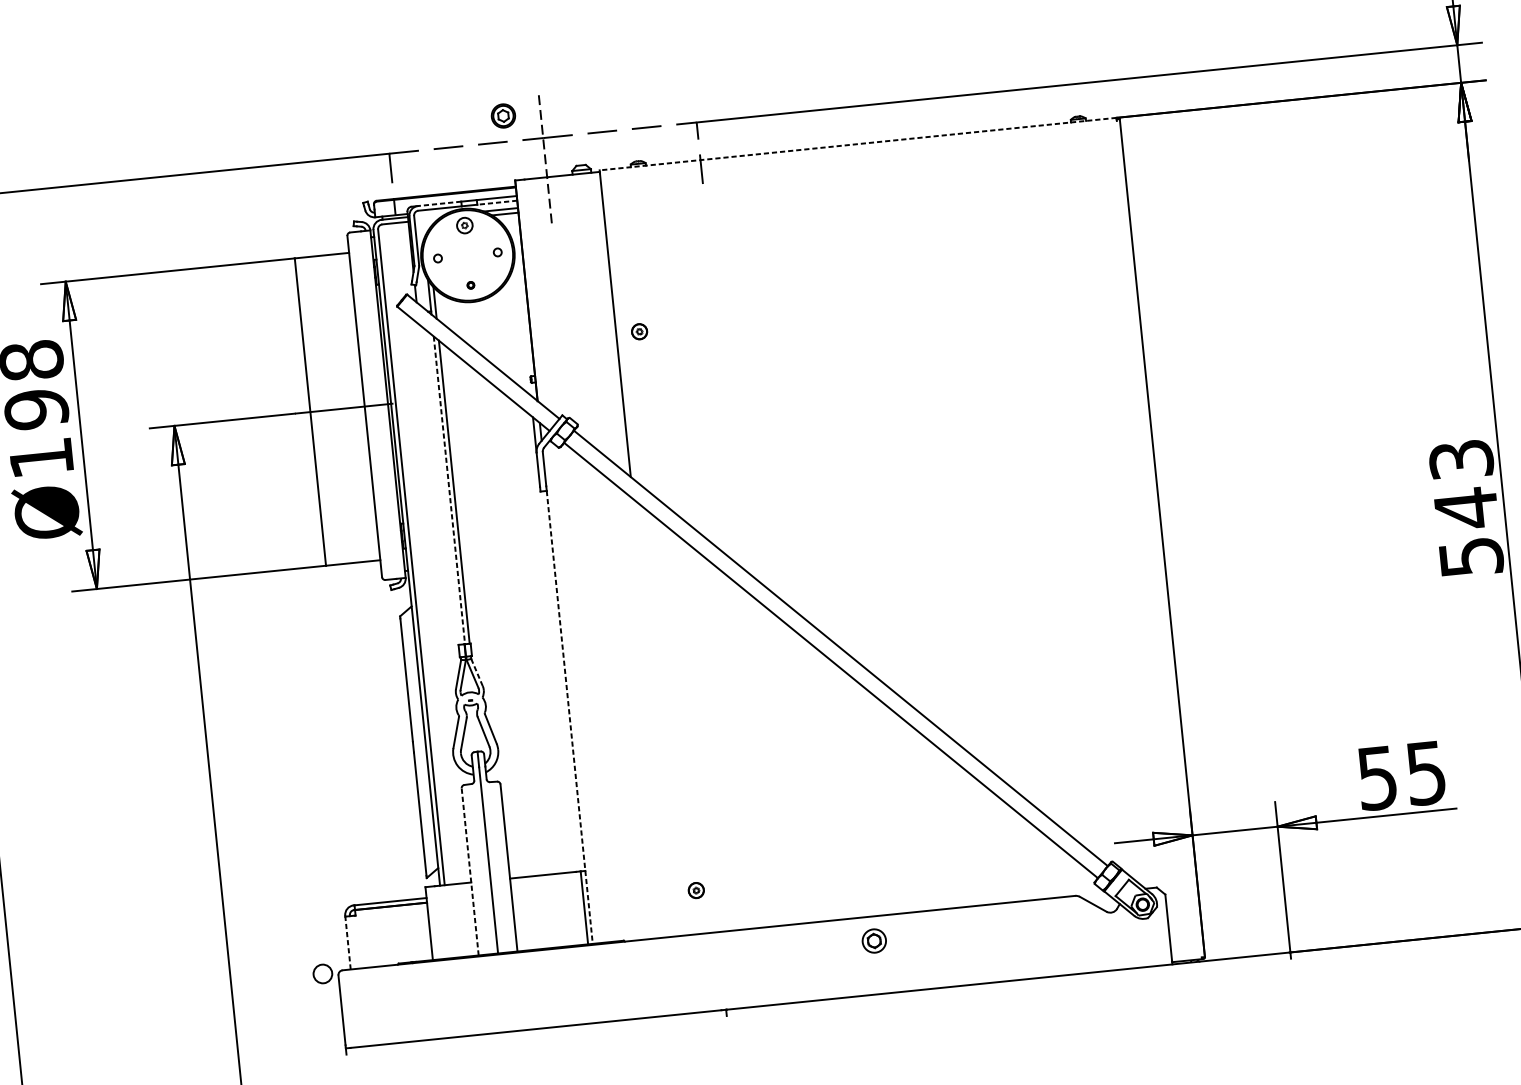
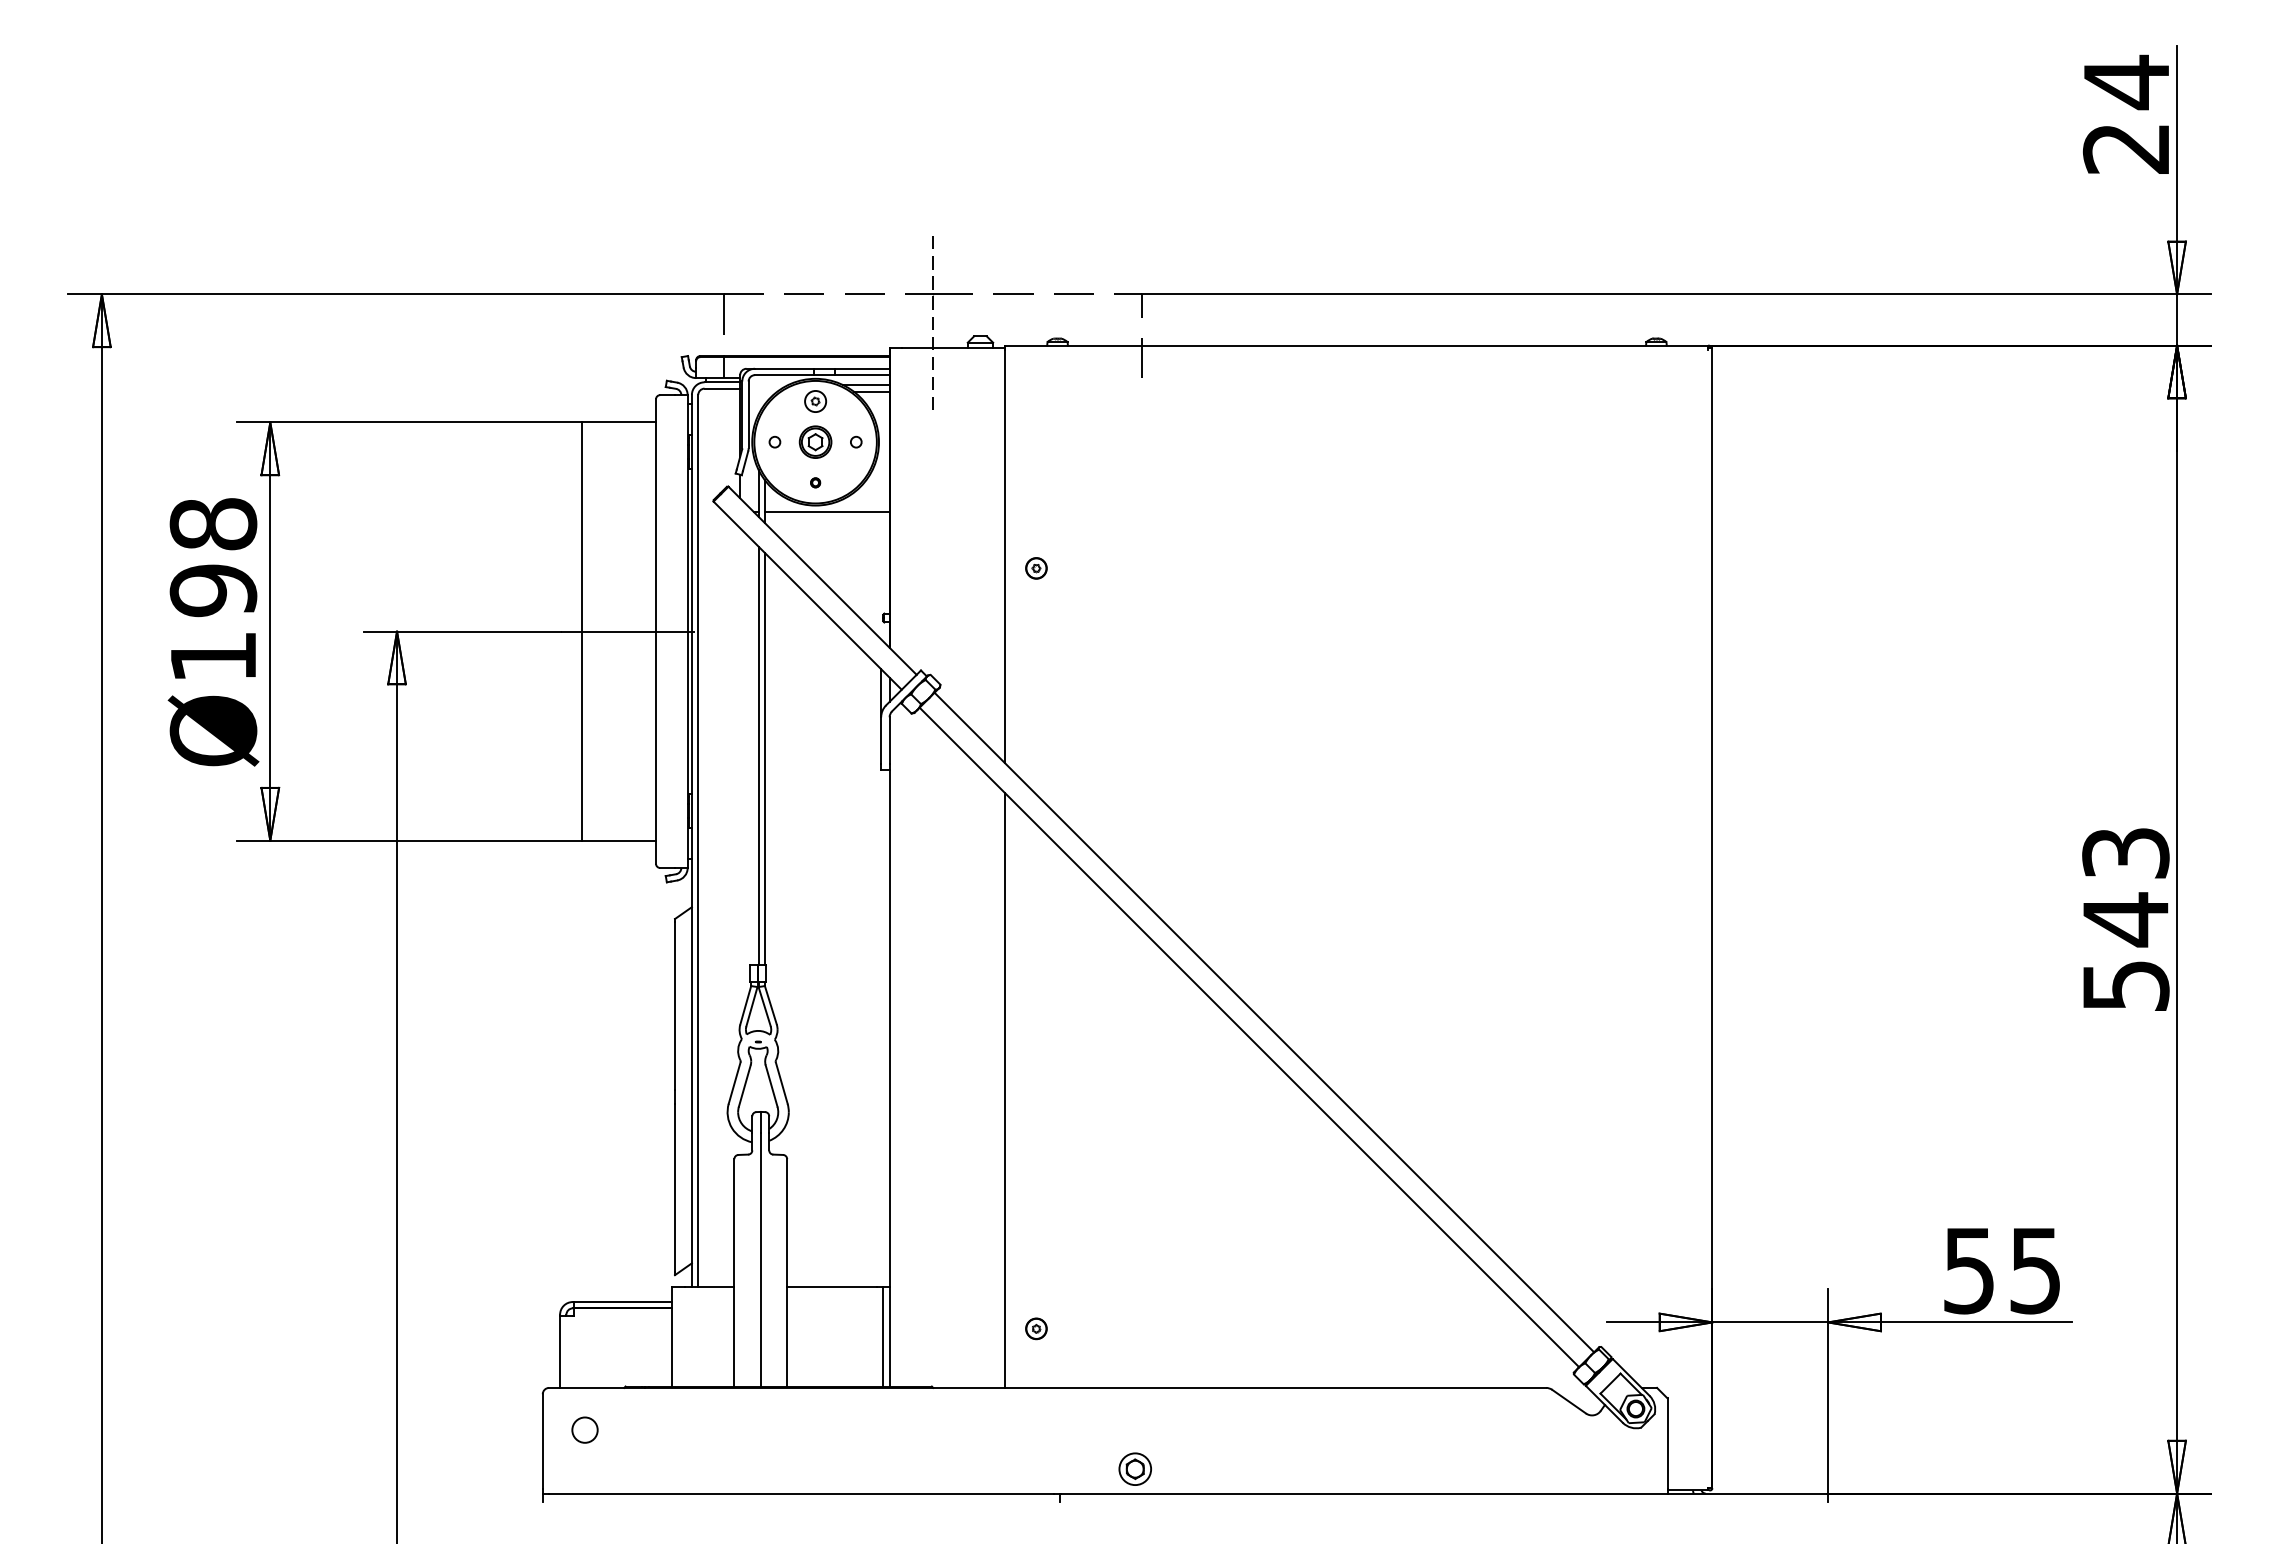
part: (503, 115) -> (815, 441), moved
line: (858, 144) -> (1356, 345), dashed -> solid
line: (439, 203) -> (784, 368), dashed -> solid
line: (496, 203) -> (861, 375), dashed -> solid
line: (481, 306) -> (826, 512), added
line: (449, 490) -> (758, 756), dashed -> solid
line: (476, 672) -> (770, 1005), dashed -> solid
line: (569, 717) -> (889, 1078), dashed -> solid
line: (655, 717) -> (1004, 1089), added
line: (470, 871) -> (734, 1272), dashed -> solid
part: (873, 940) -> (1134, 1468), moved
line: (348, 942) -> (560, 1351), dashed -> solid
circle: (322, 973) -> (584, 1429), moved

